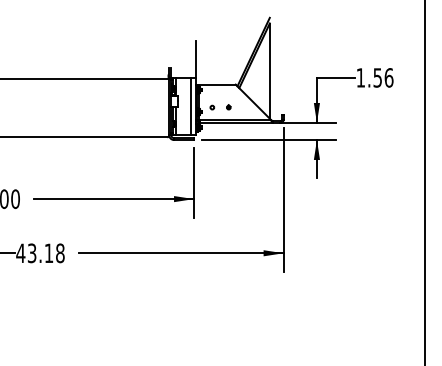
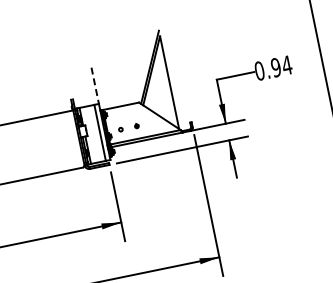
line: (195, 59) -> (94, 86), solid -> dashed
text: (374, 77) -> (272, 67), 1.56 -> 0.94

